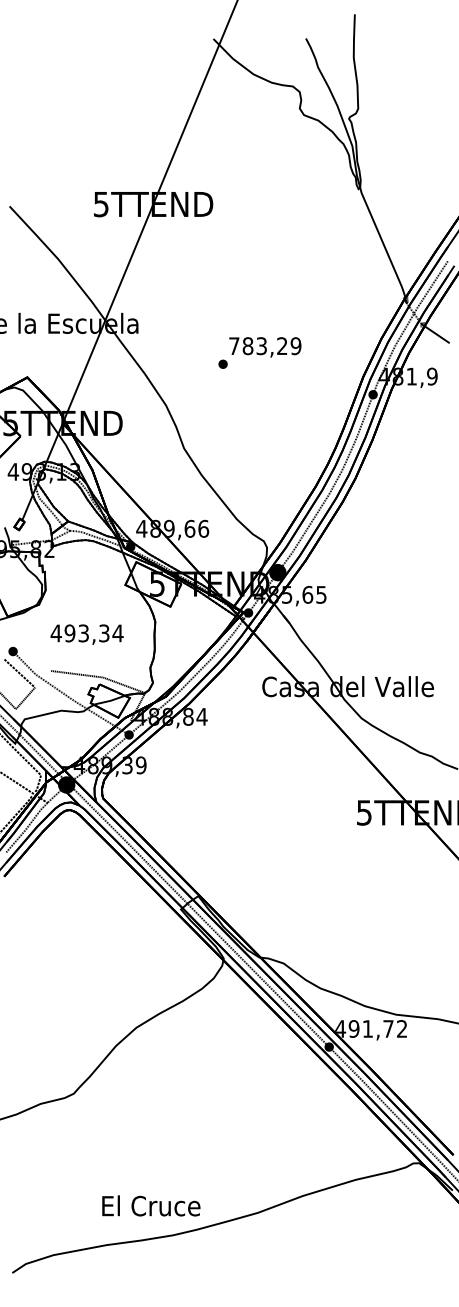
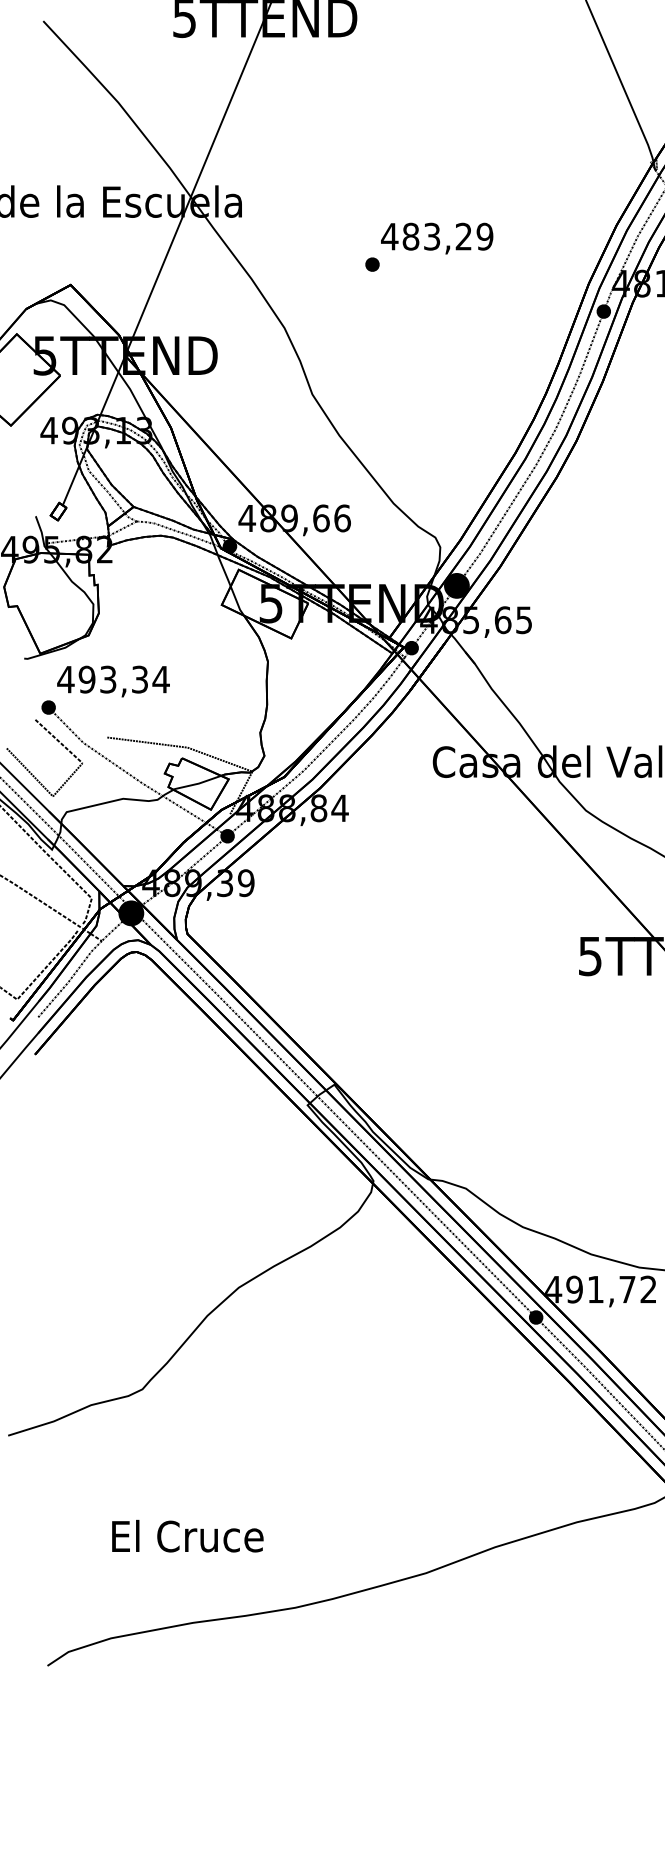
text: (233, 345) -> (388, 235), 783,29 -> 483,29
text: (86, 634) -> (112, 681), moved
text: (151, 1205) -> (188, 1535), moved

